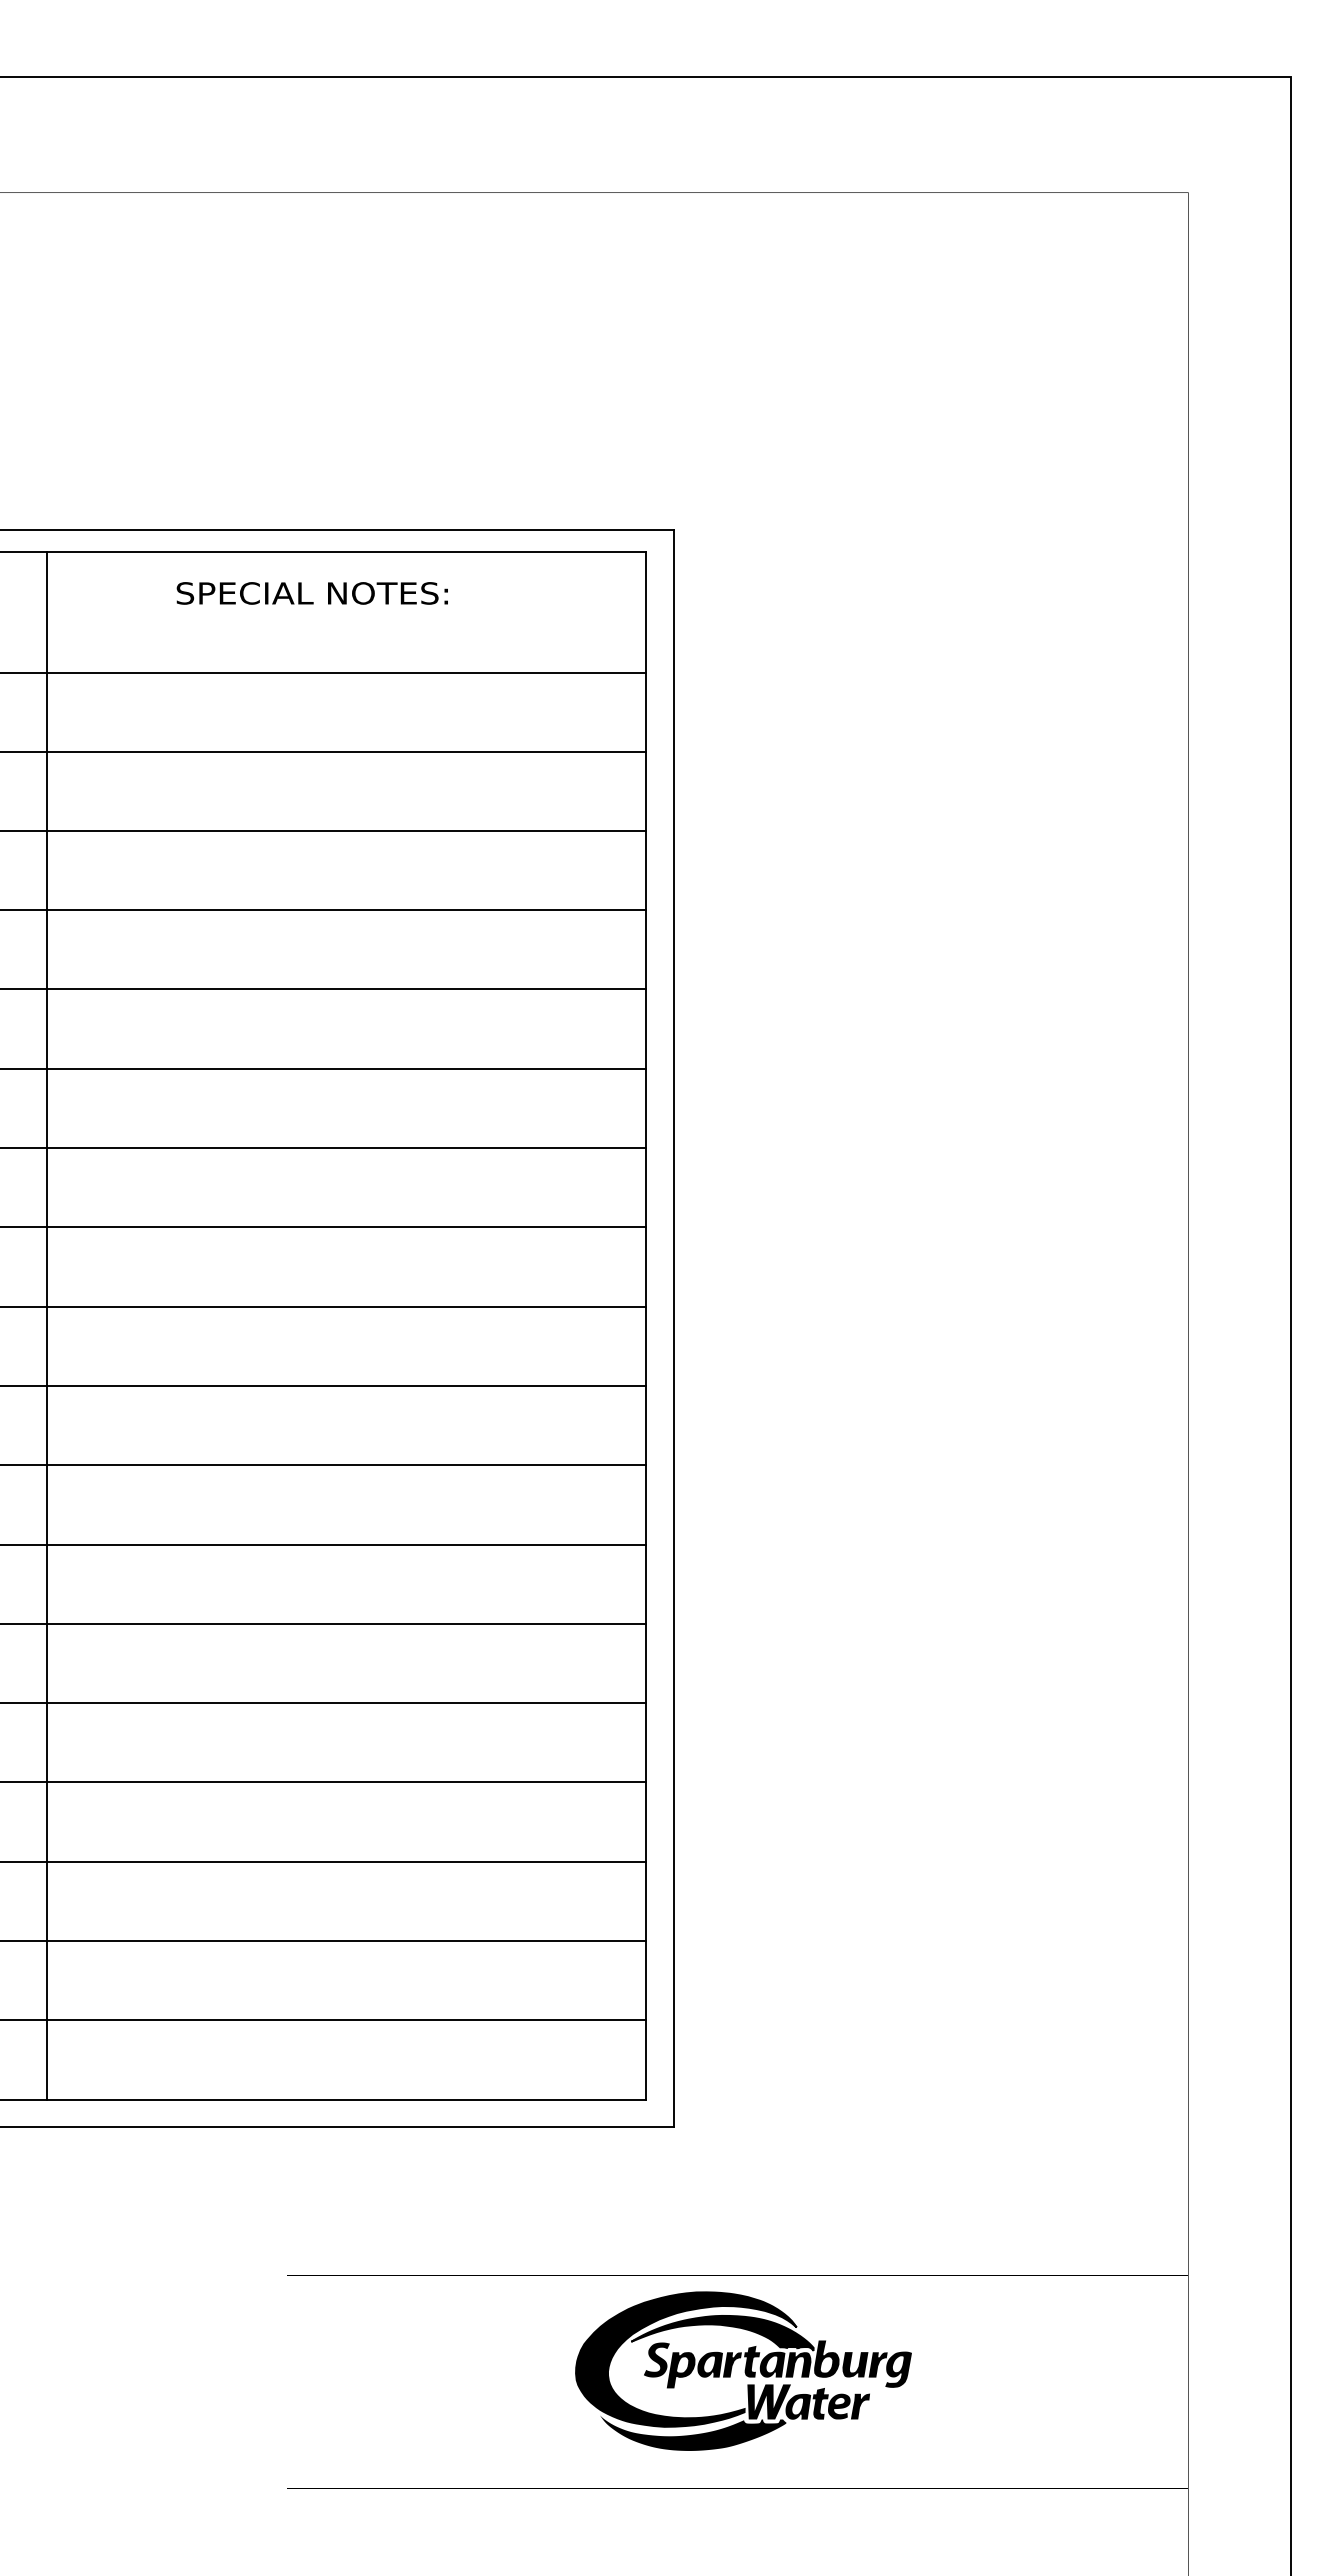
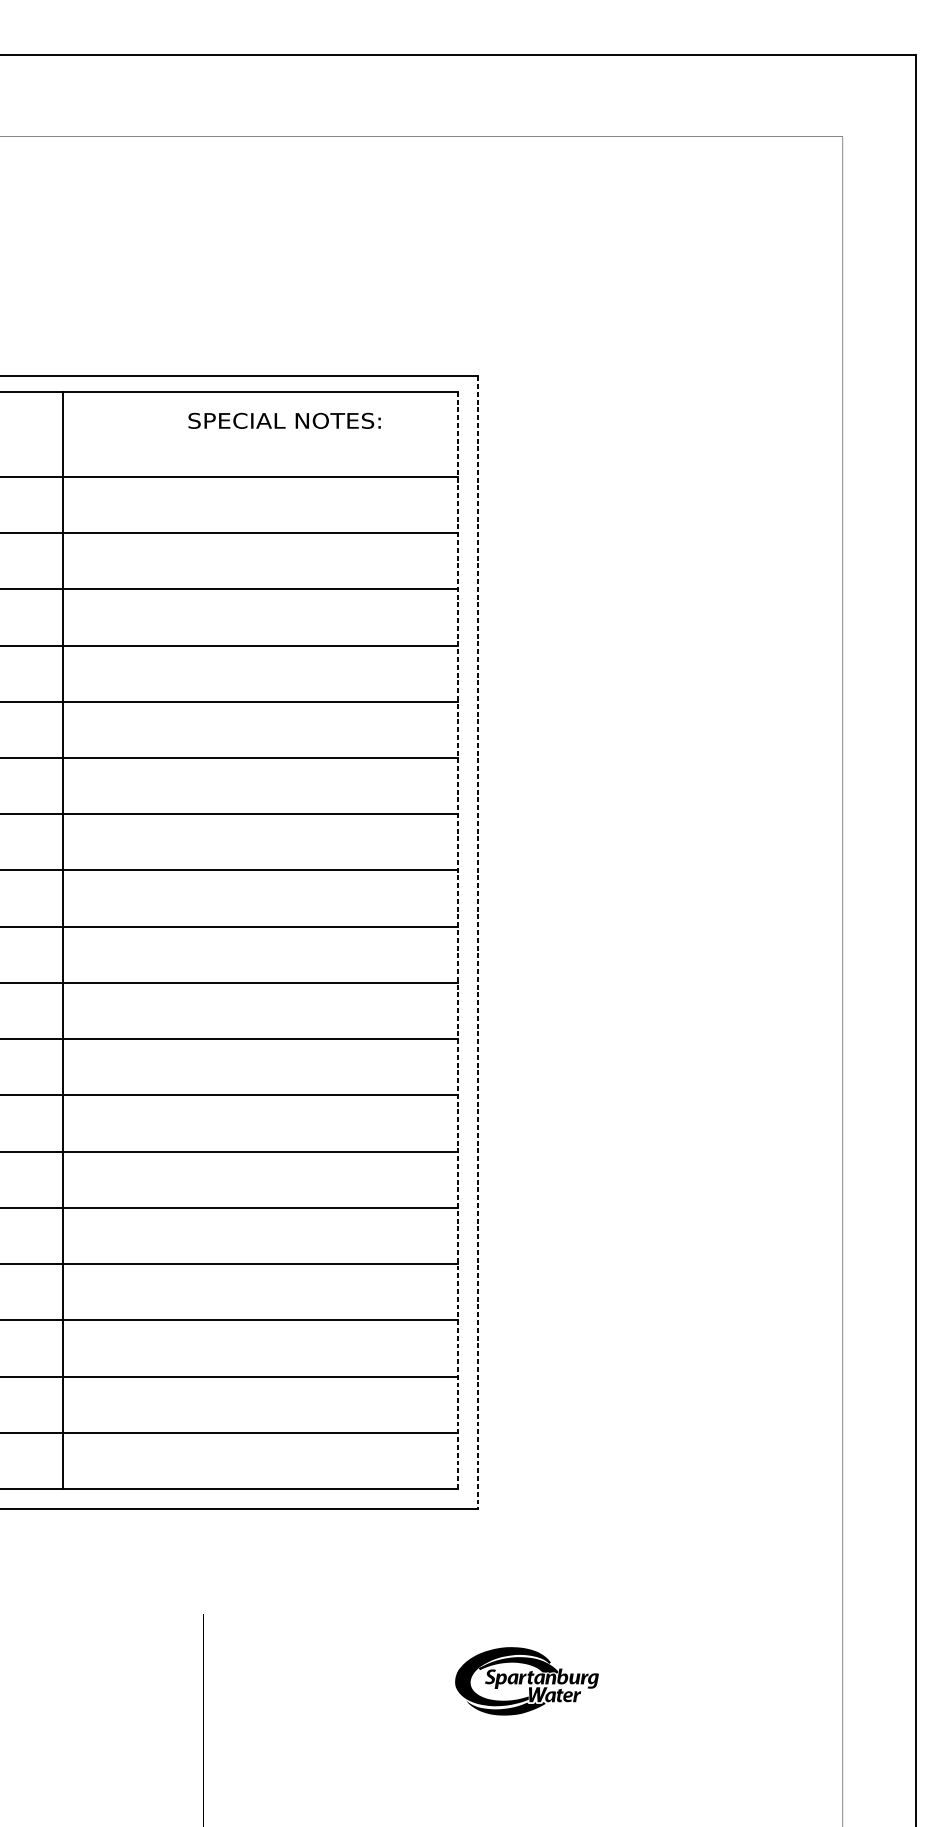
text: (311, 593) -> (284, 420), moved
line: (46, 1325) -> (62, 940), moved
line: (646, 1325) -> (458, 940), solid -> dashed
line: (673, 1329) -> (477, 942), solid -> dashed
part: (743, 2370) -> (527, 1681), size x0.6

